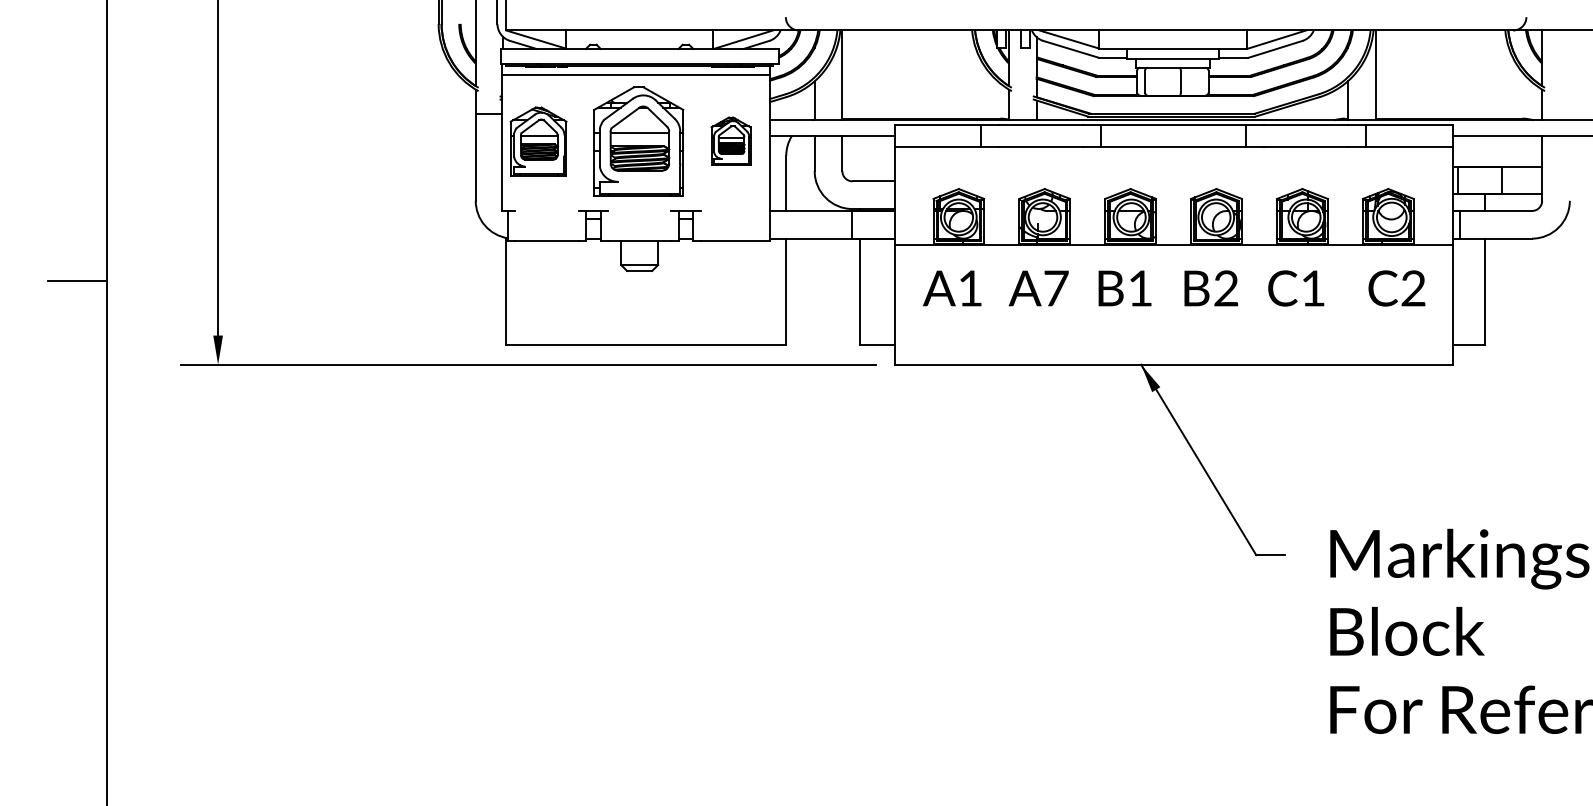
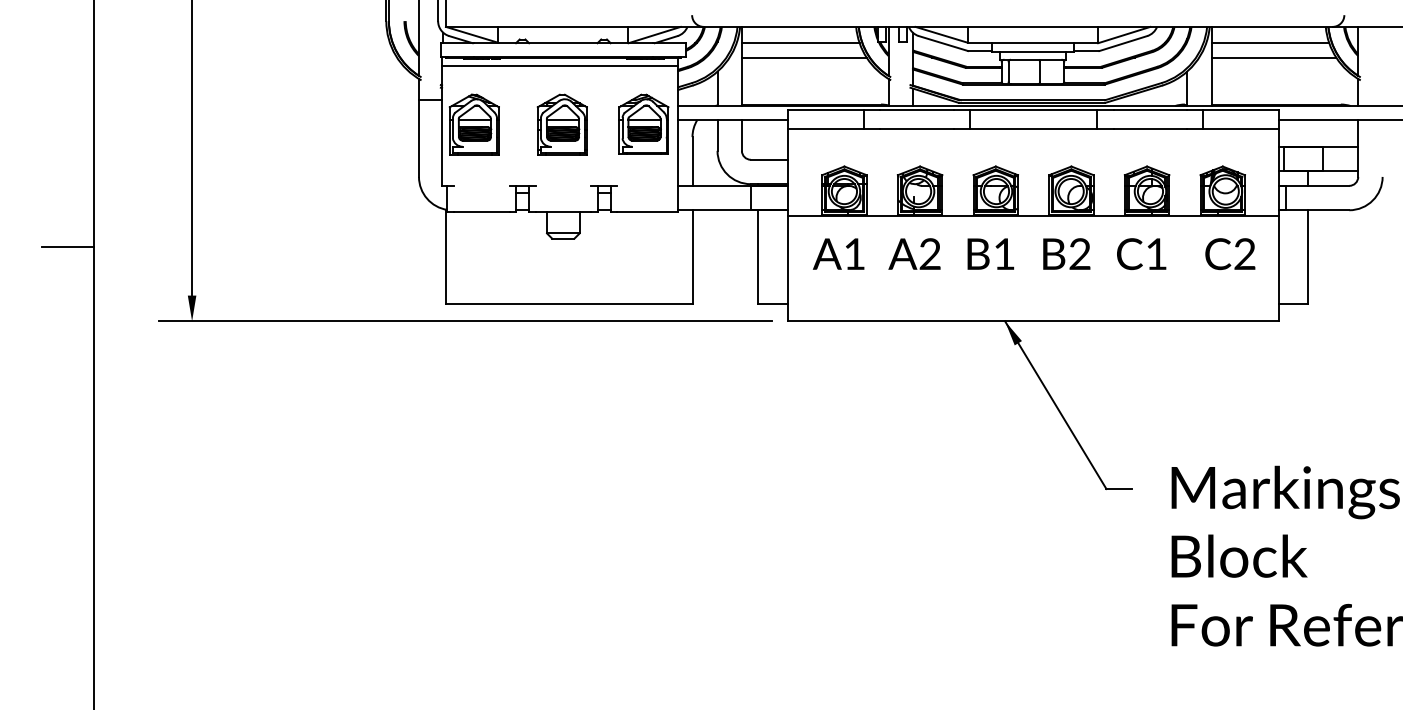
line: (908, 49) -> (800, 43), added
line: (1442, 49) -> (1270, 43), added
line: (912, 65) -> (803, 57), added
line: (1445, 65) -> (1273, 57), added
part: (730, 140) -> (643, 123), size x1.43
part: (637, 141) -> (561, 124), size x0.62
text: (1056, 287) -> (930, 253), A7 -> A2

